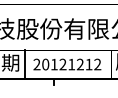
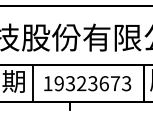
text: (67, 64) -> (87, 83), 20121212 -> 19323673

